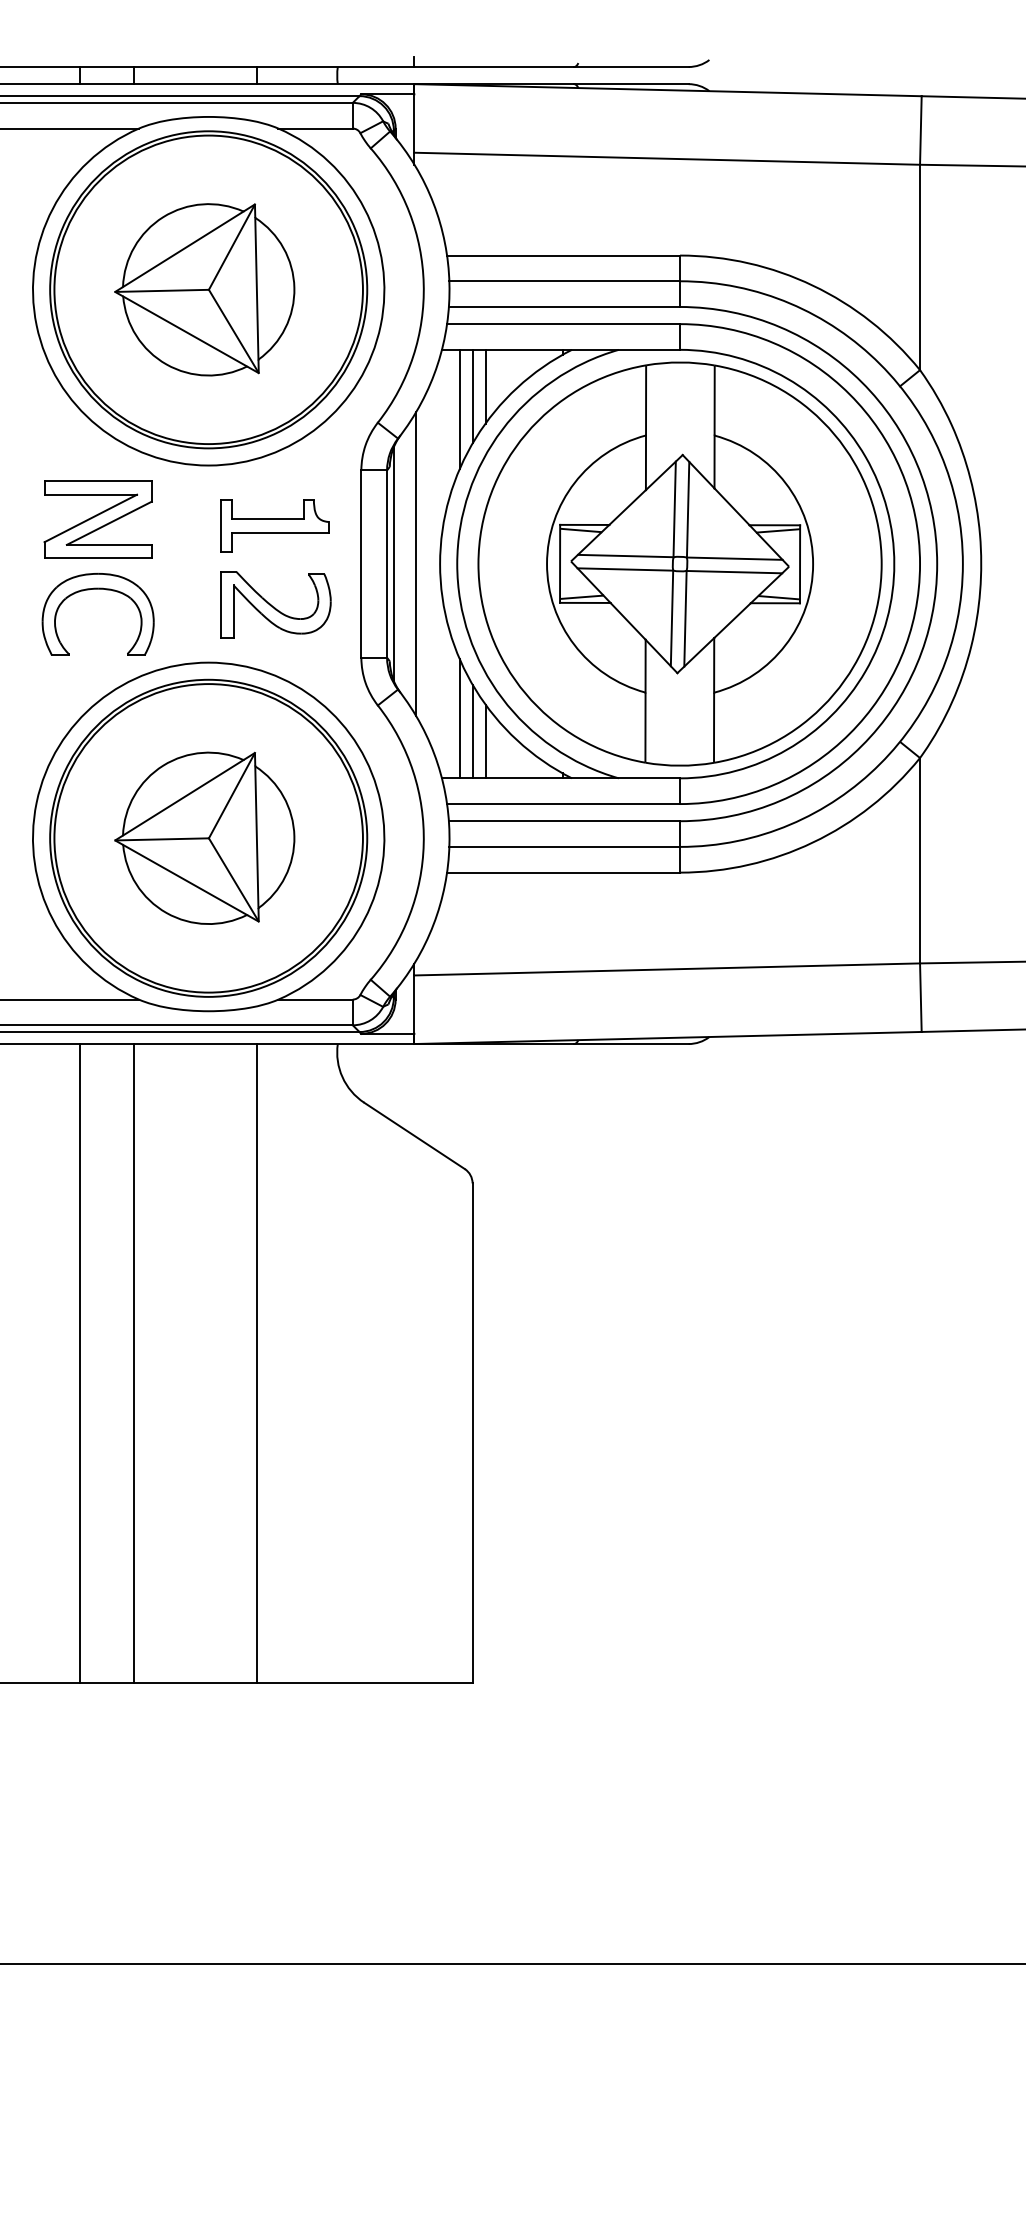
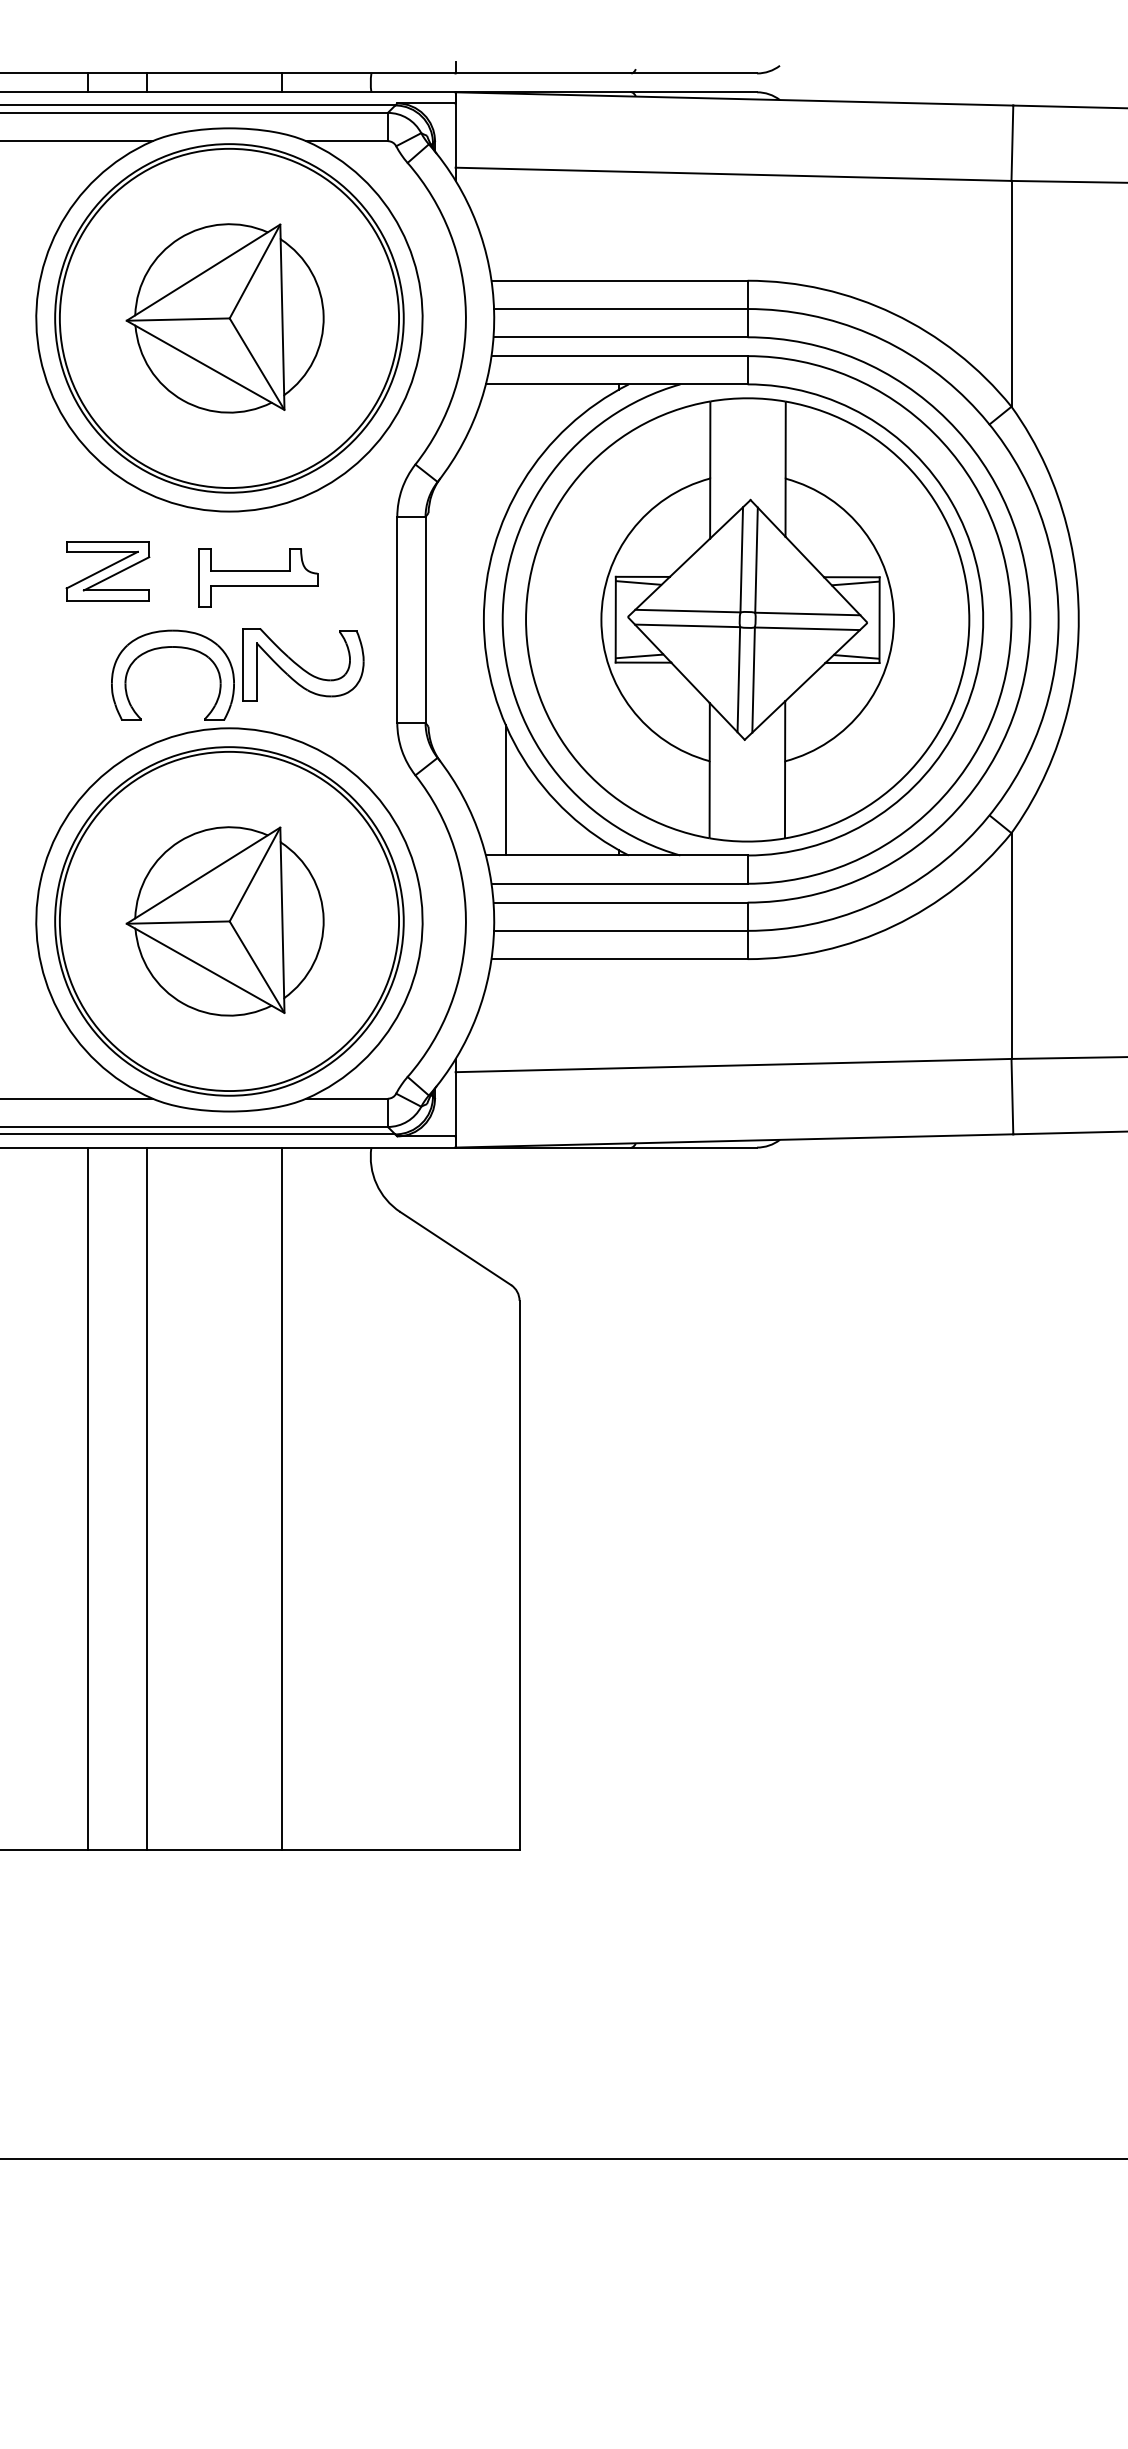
line: (485, 386) -> (533, 424), removed
line: (472, 396) -> (519, 435), removed
line: (459, 409) -> (505, 449), removed
part: (97, 519) -> (107, 570), size x0.7
part: (275, 525) -> (258, 577), moved
line: (393, 563) -> (432, 619), removed
line: (416, 563) -> (457, 619), removed
part: (93, 590) -> (167, 648), moved
line: (472, 731) -> (519, 803), removed
line: (485, 741) -> (533, 814), removed

